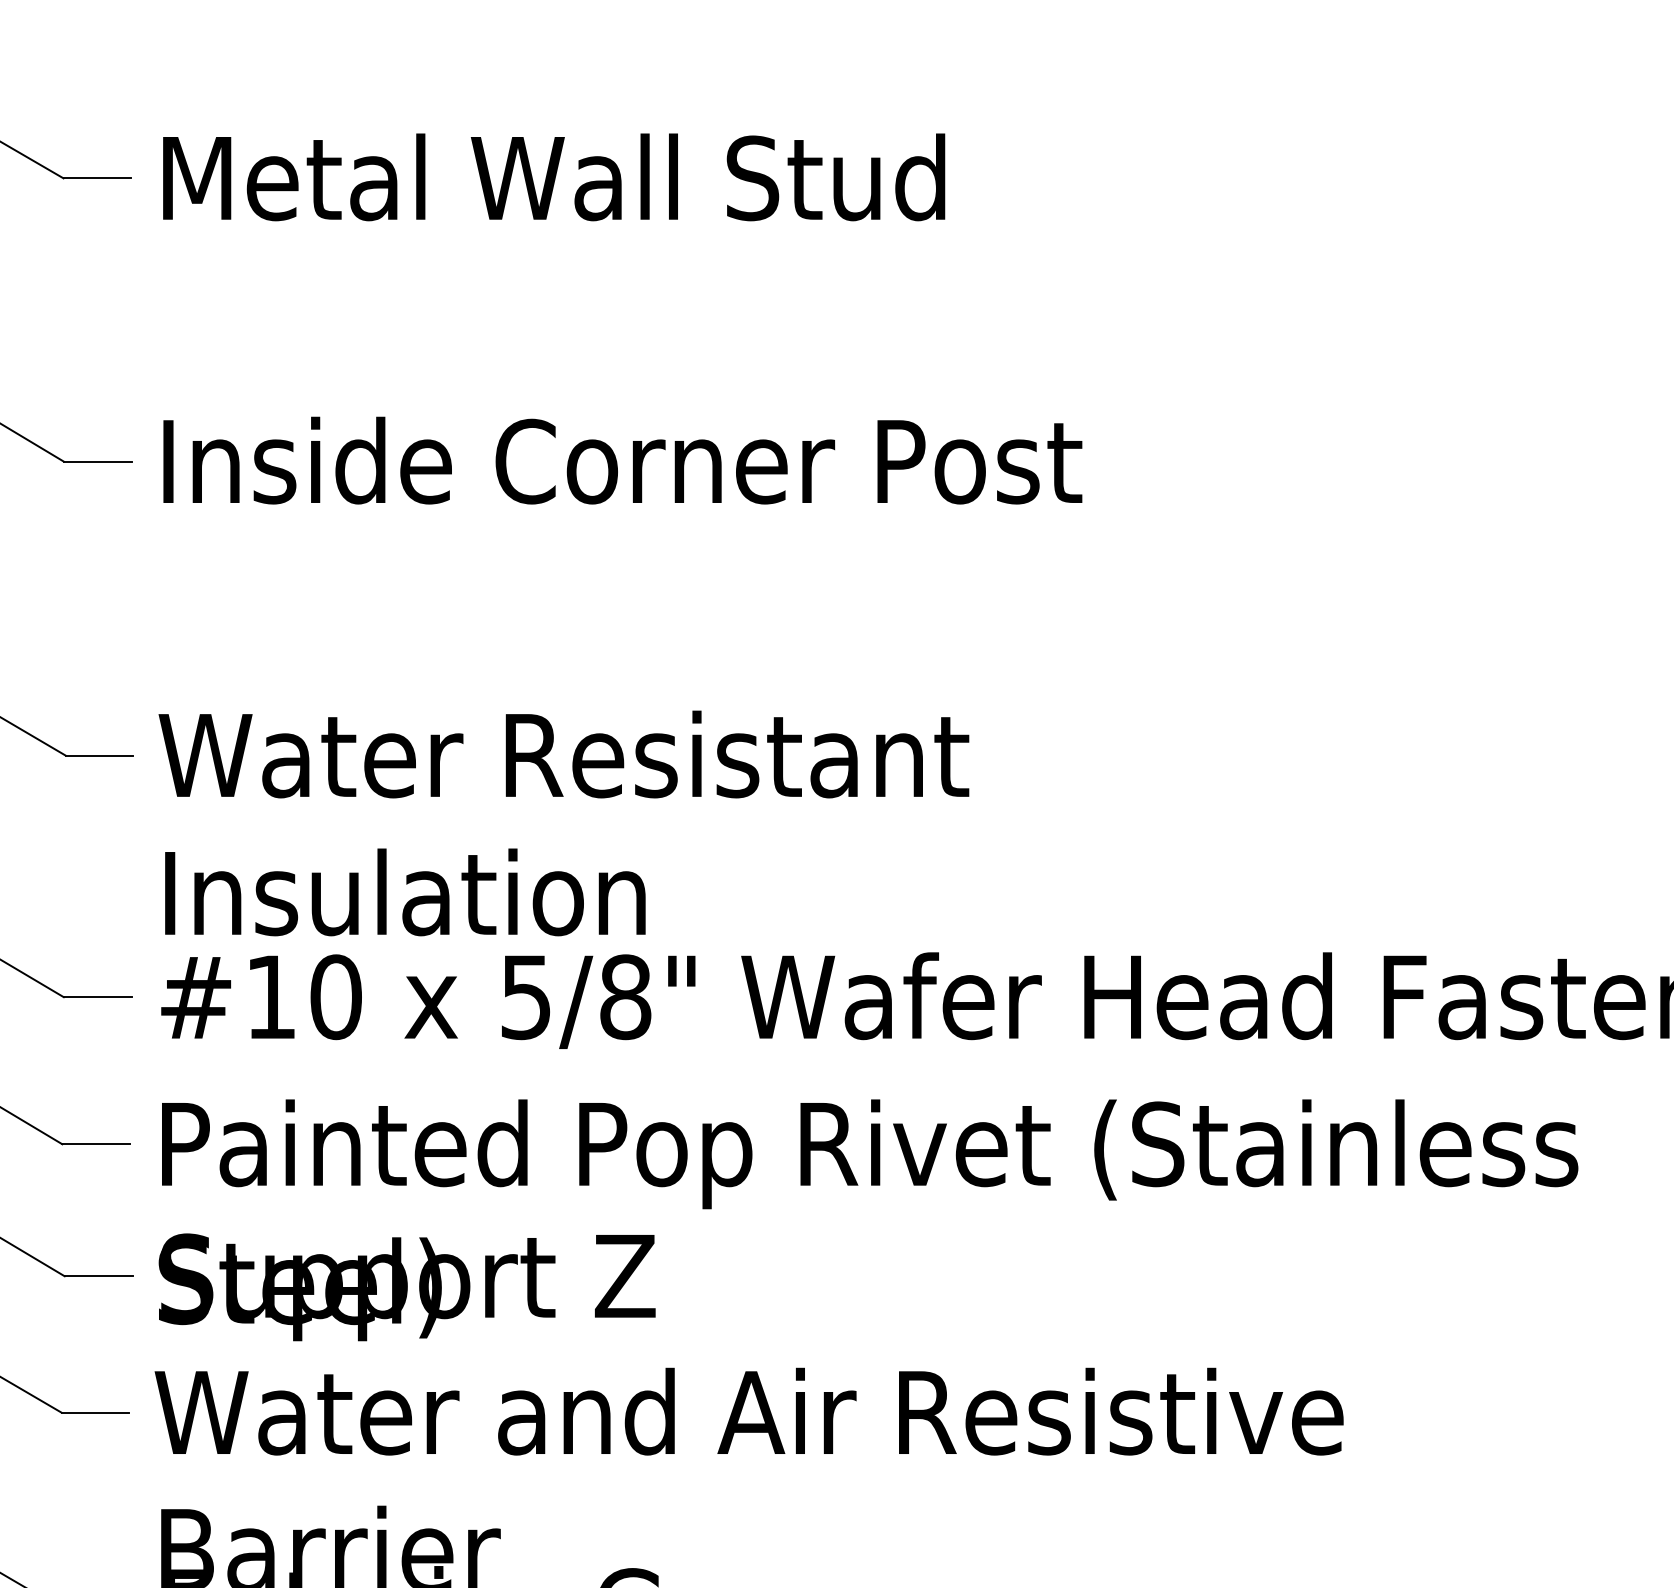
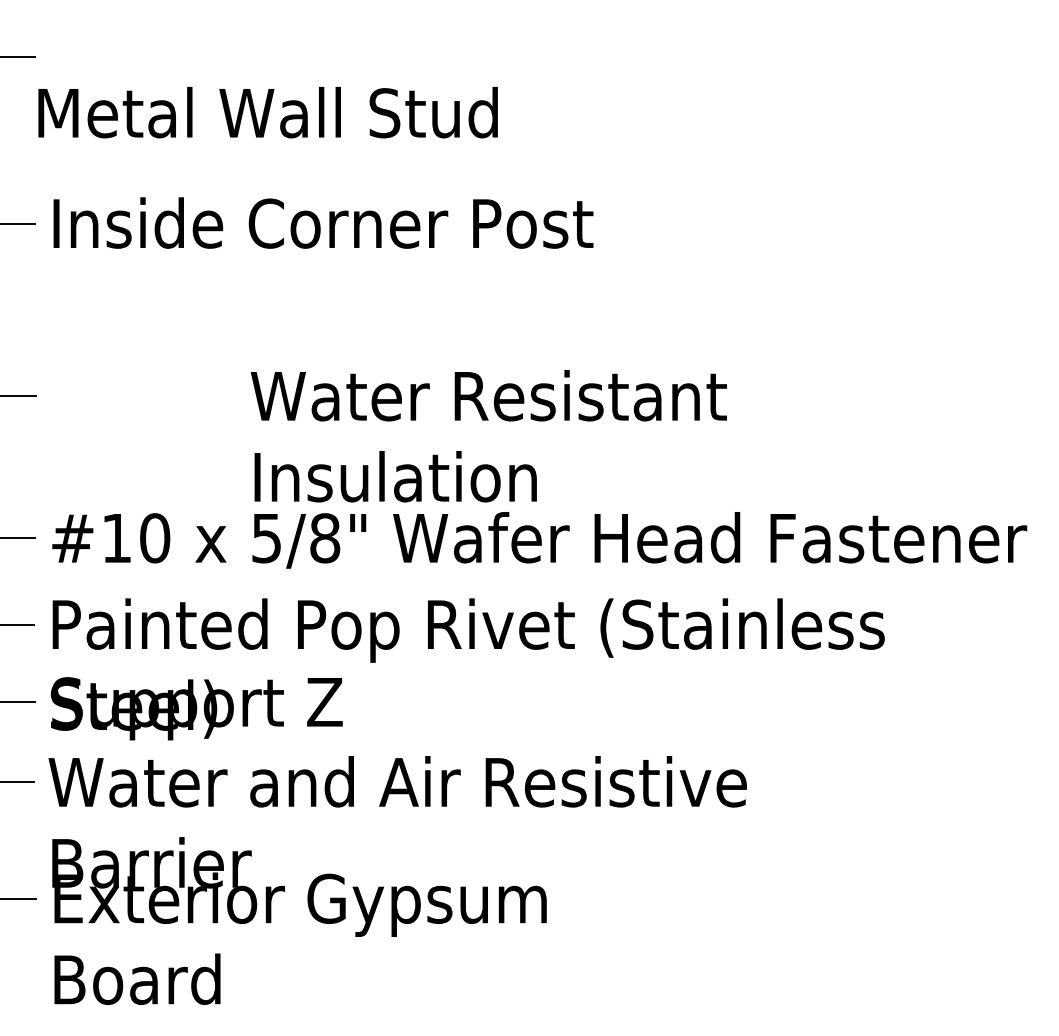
text: (553, 177) -> (267, 112), moved
text: (563, 823) -> (488, 436), moved

